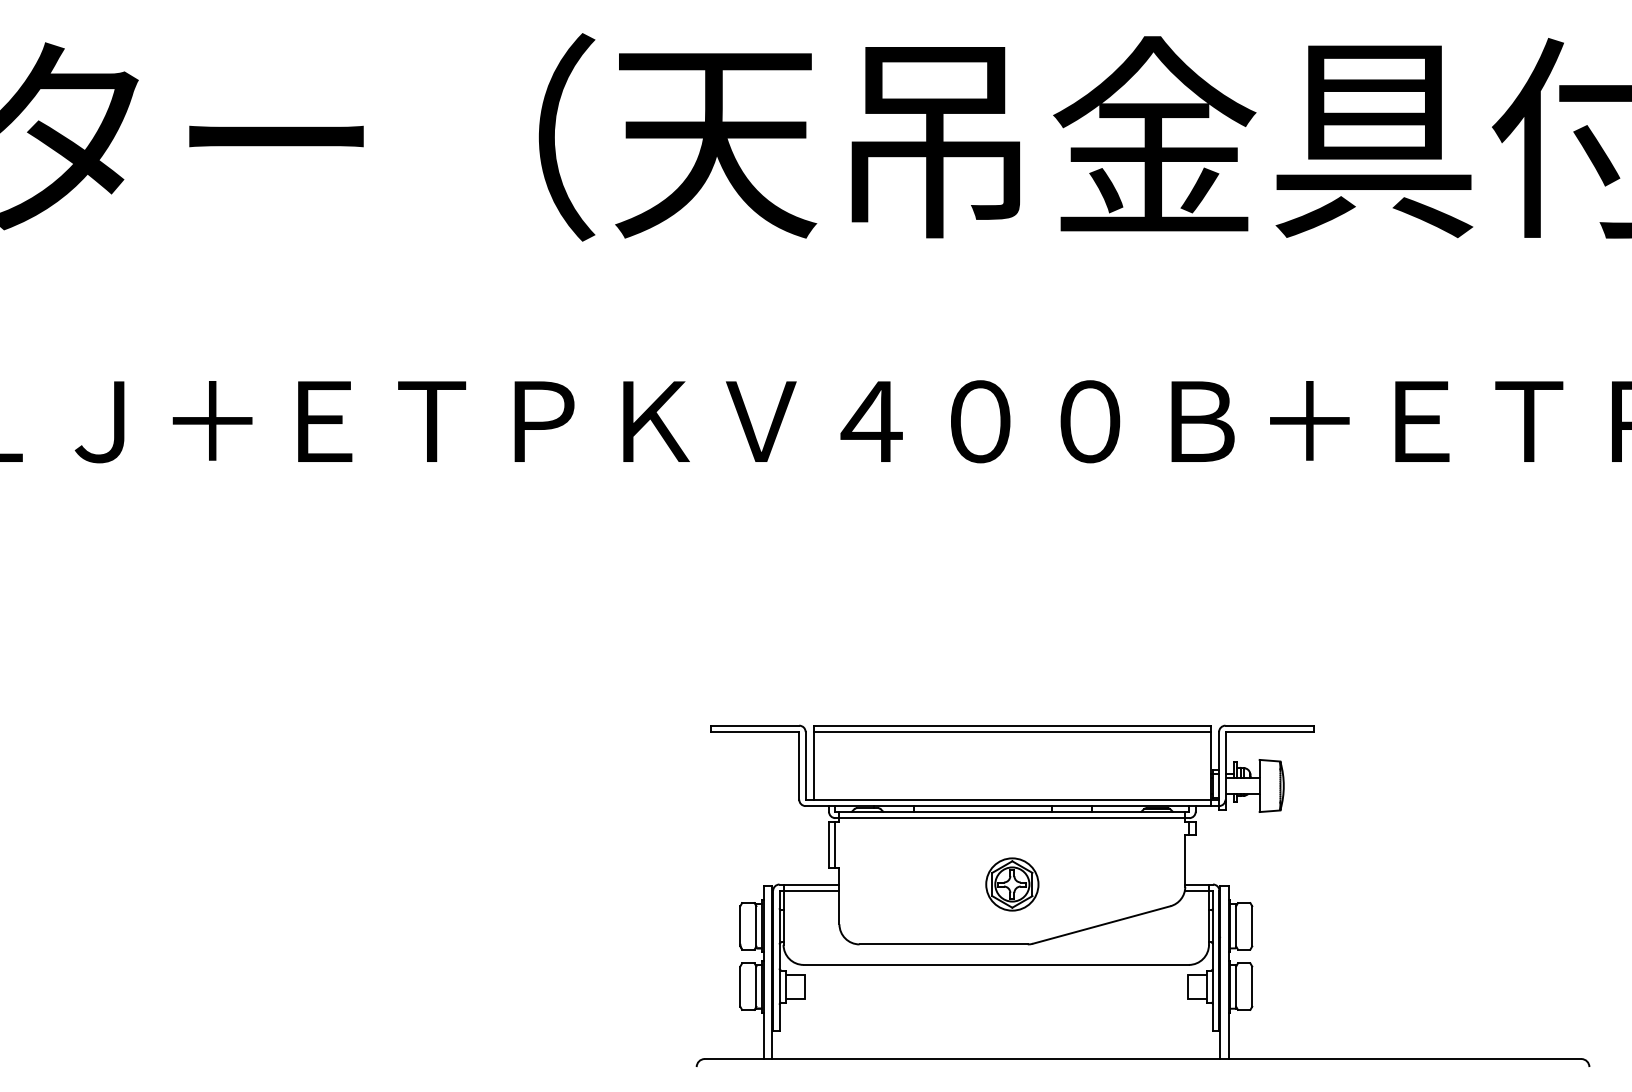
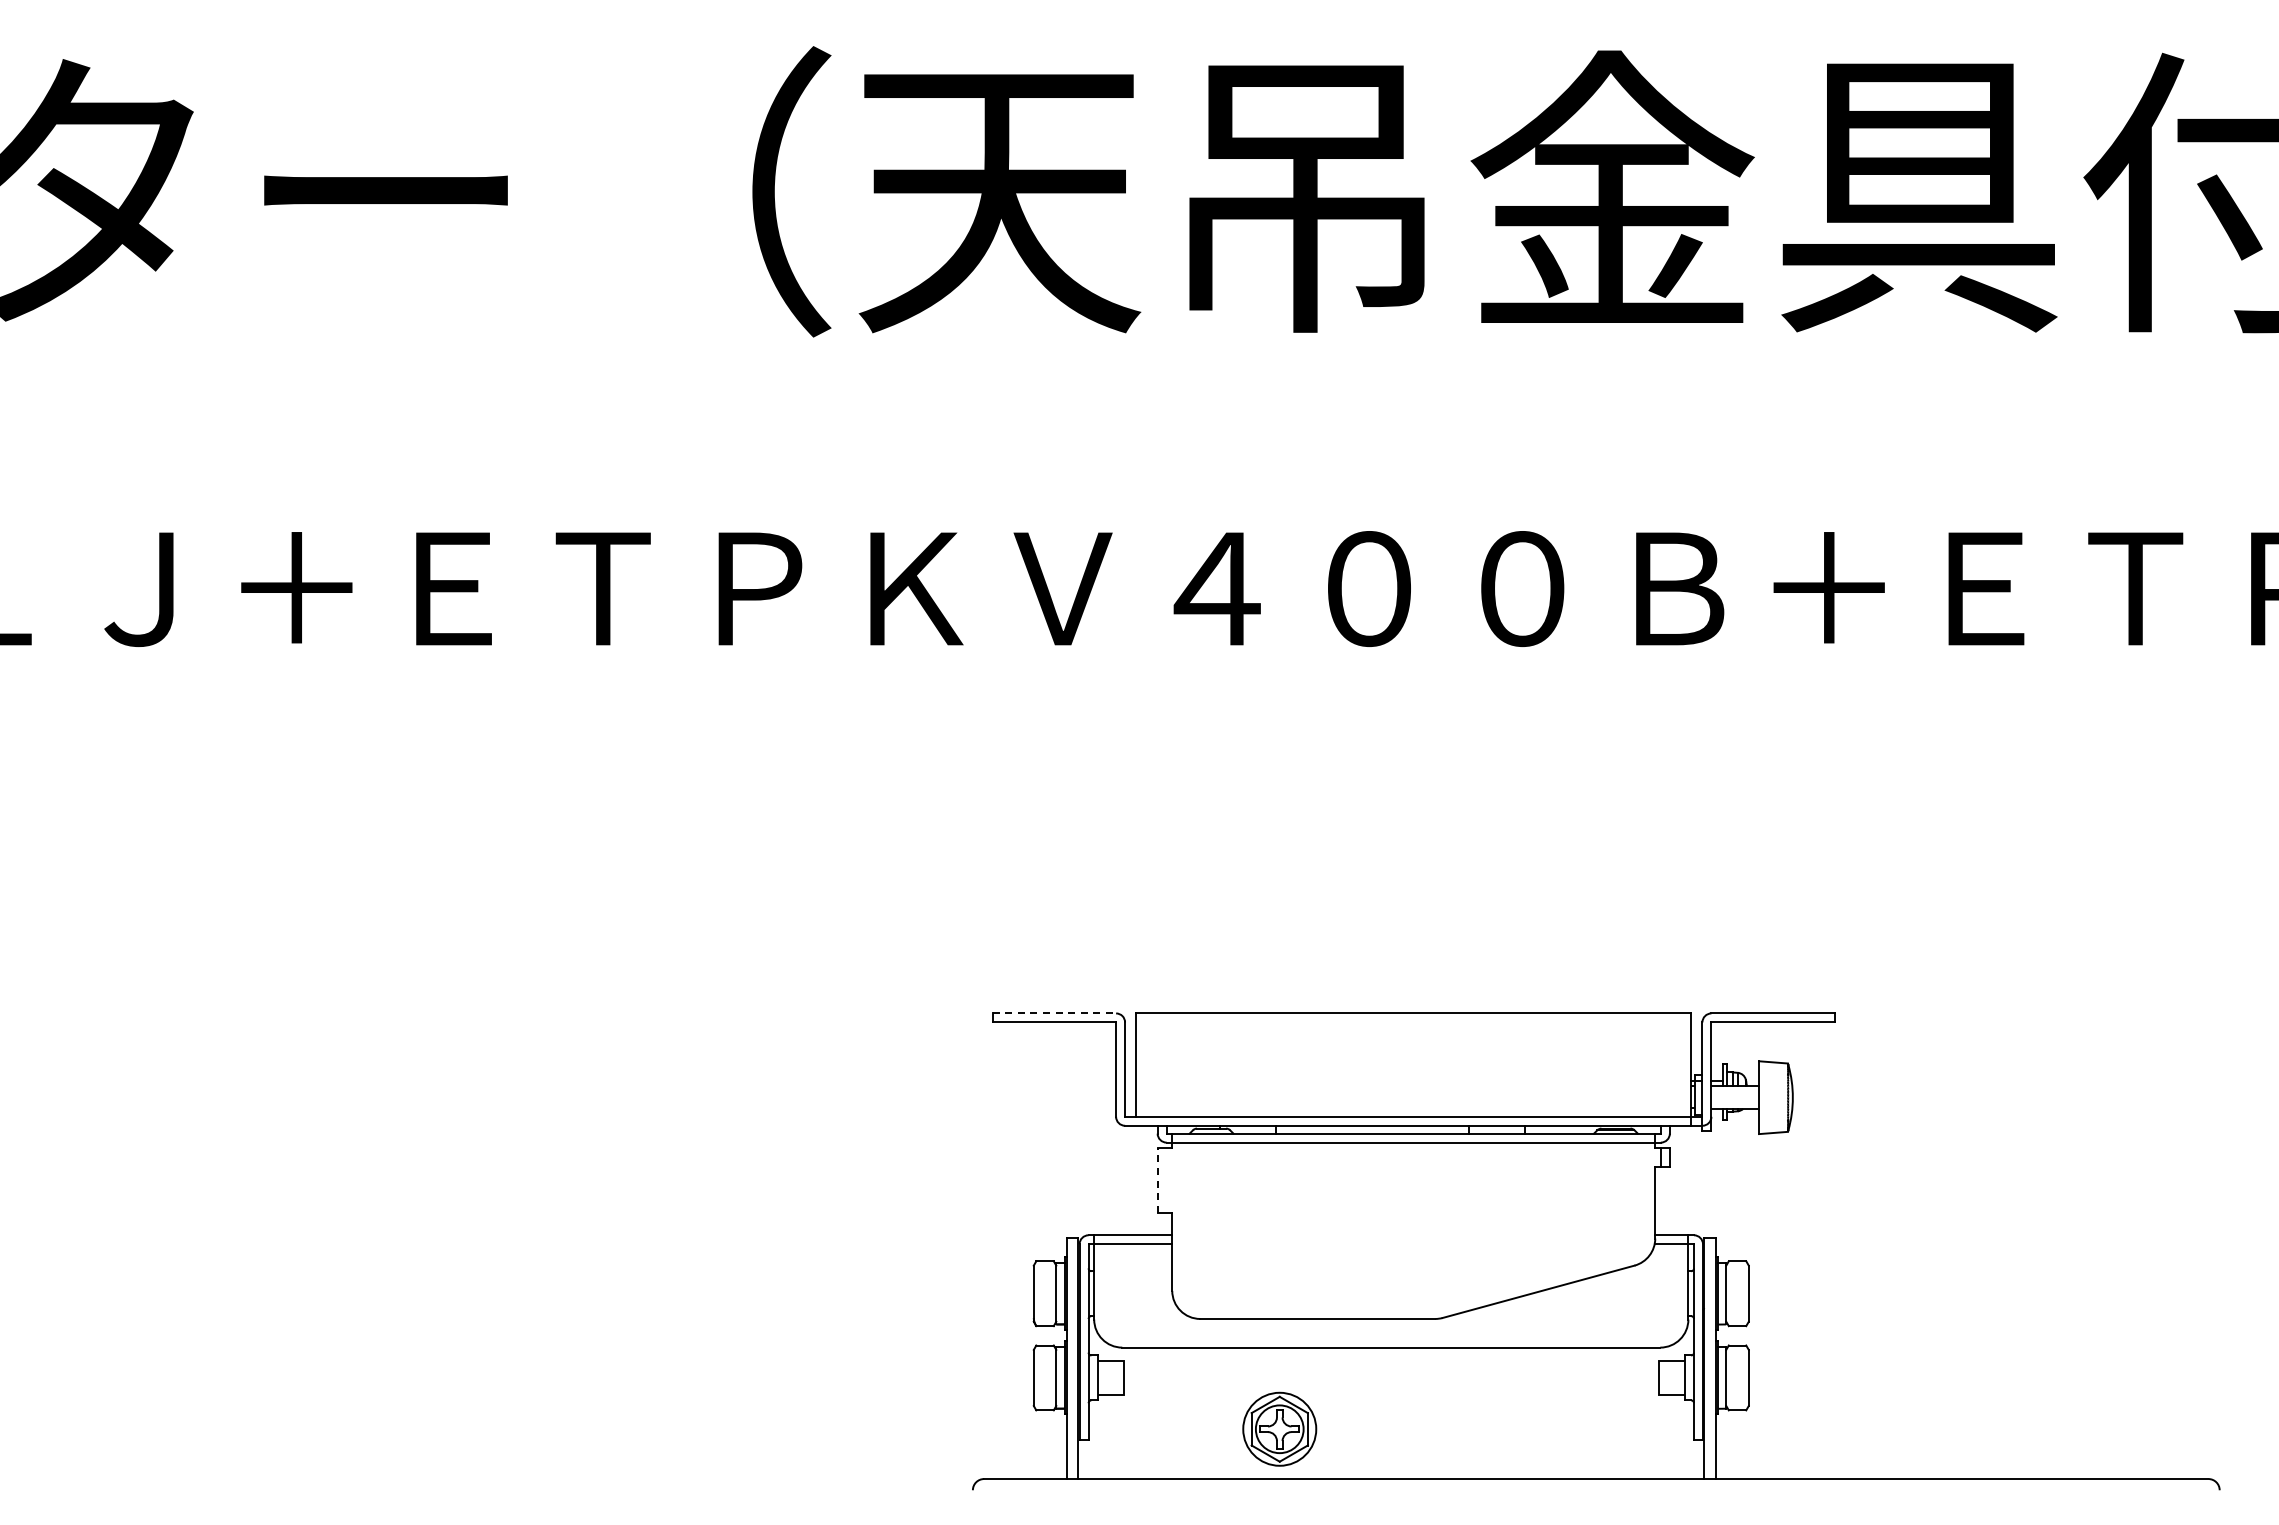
line: (755, 725) -> (1054, 1013), solid -> dashed
line: (1012, 732) -> (1413, 1022), removed
line: (828, 844) -> (1157, 1179), solid -> dashed
line: (835, 845) -> (1166, 1180), removed
part: (1012, 883) -> (1279, 1428), moved

